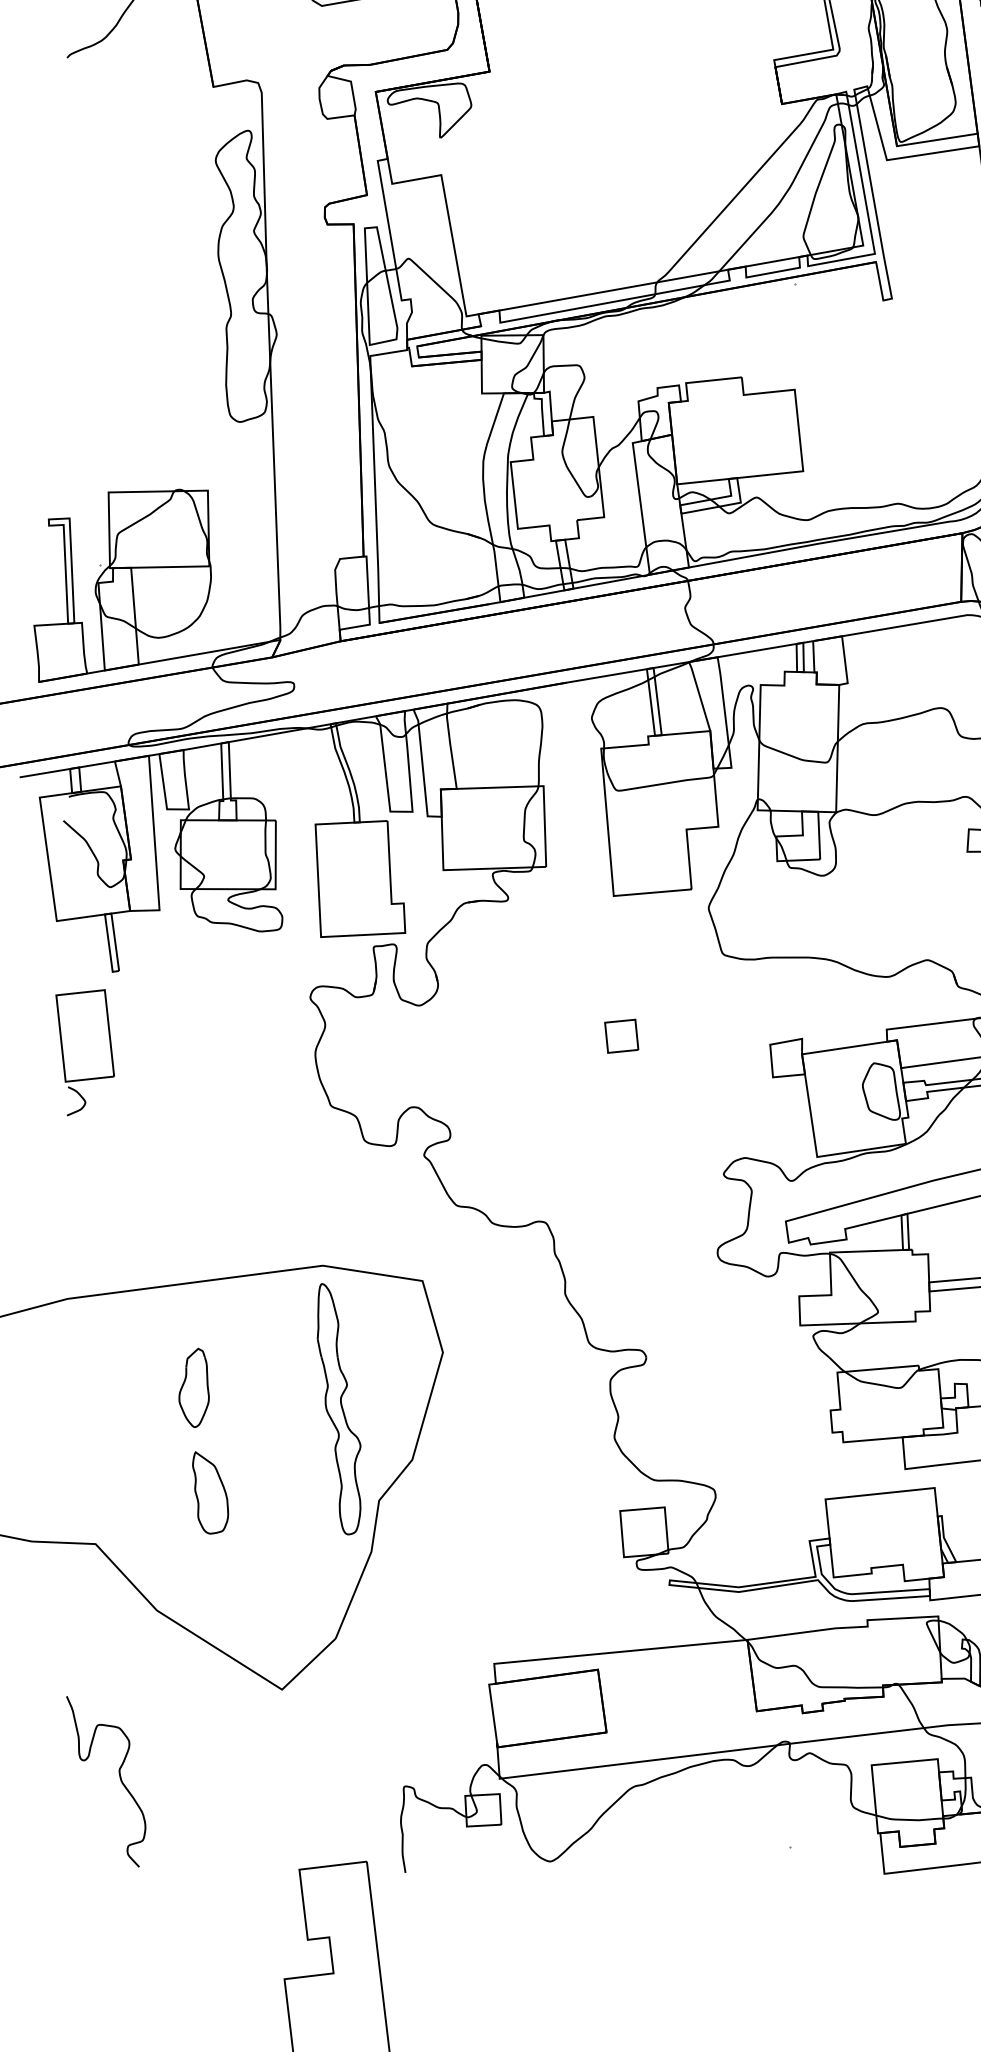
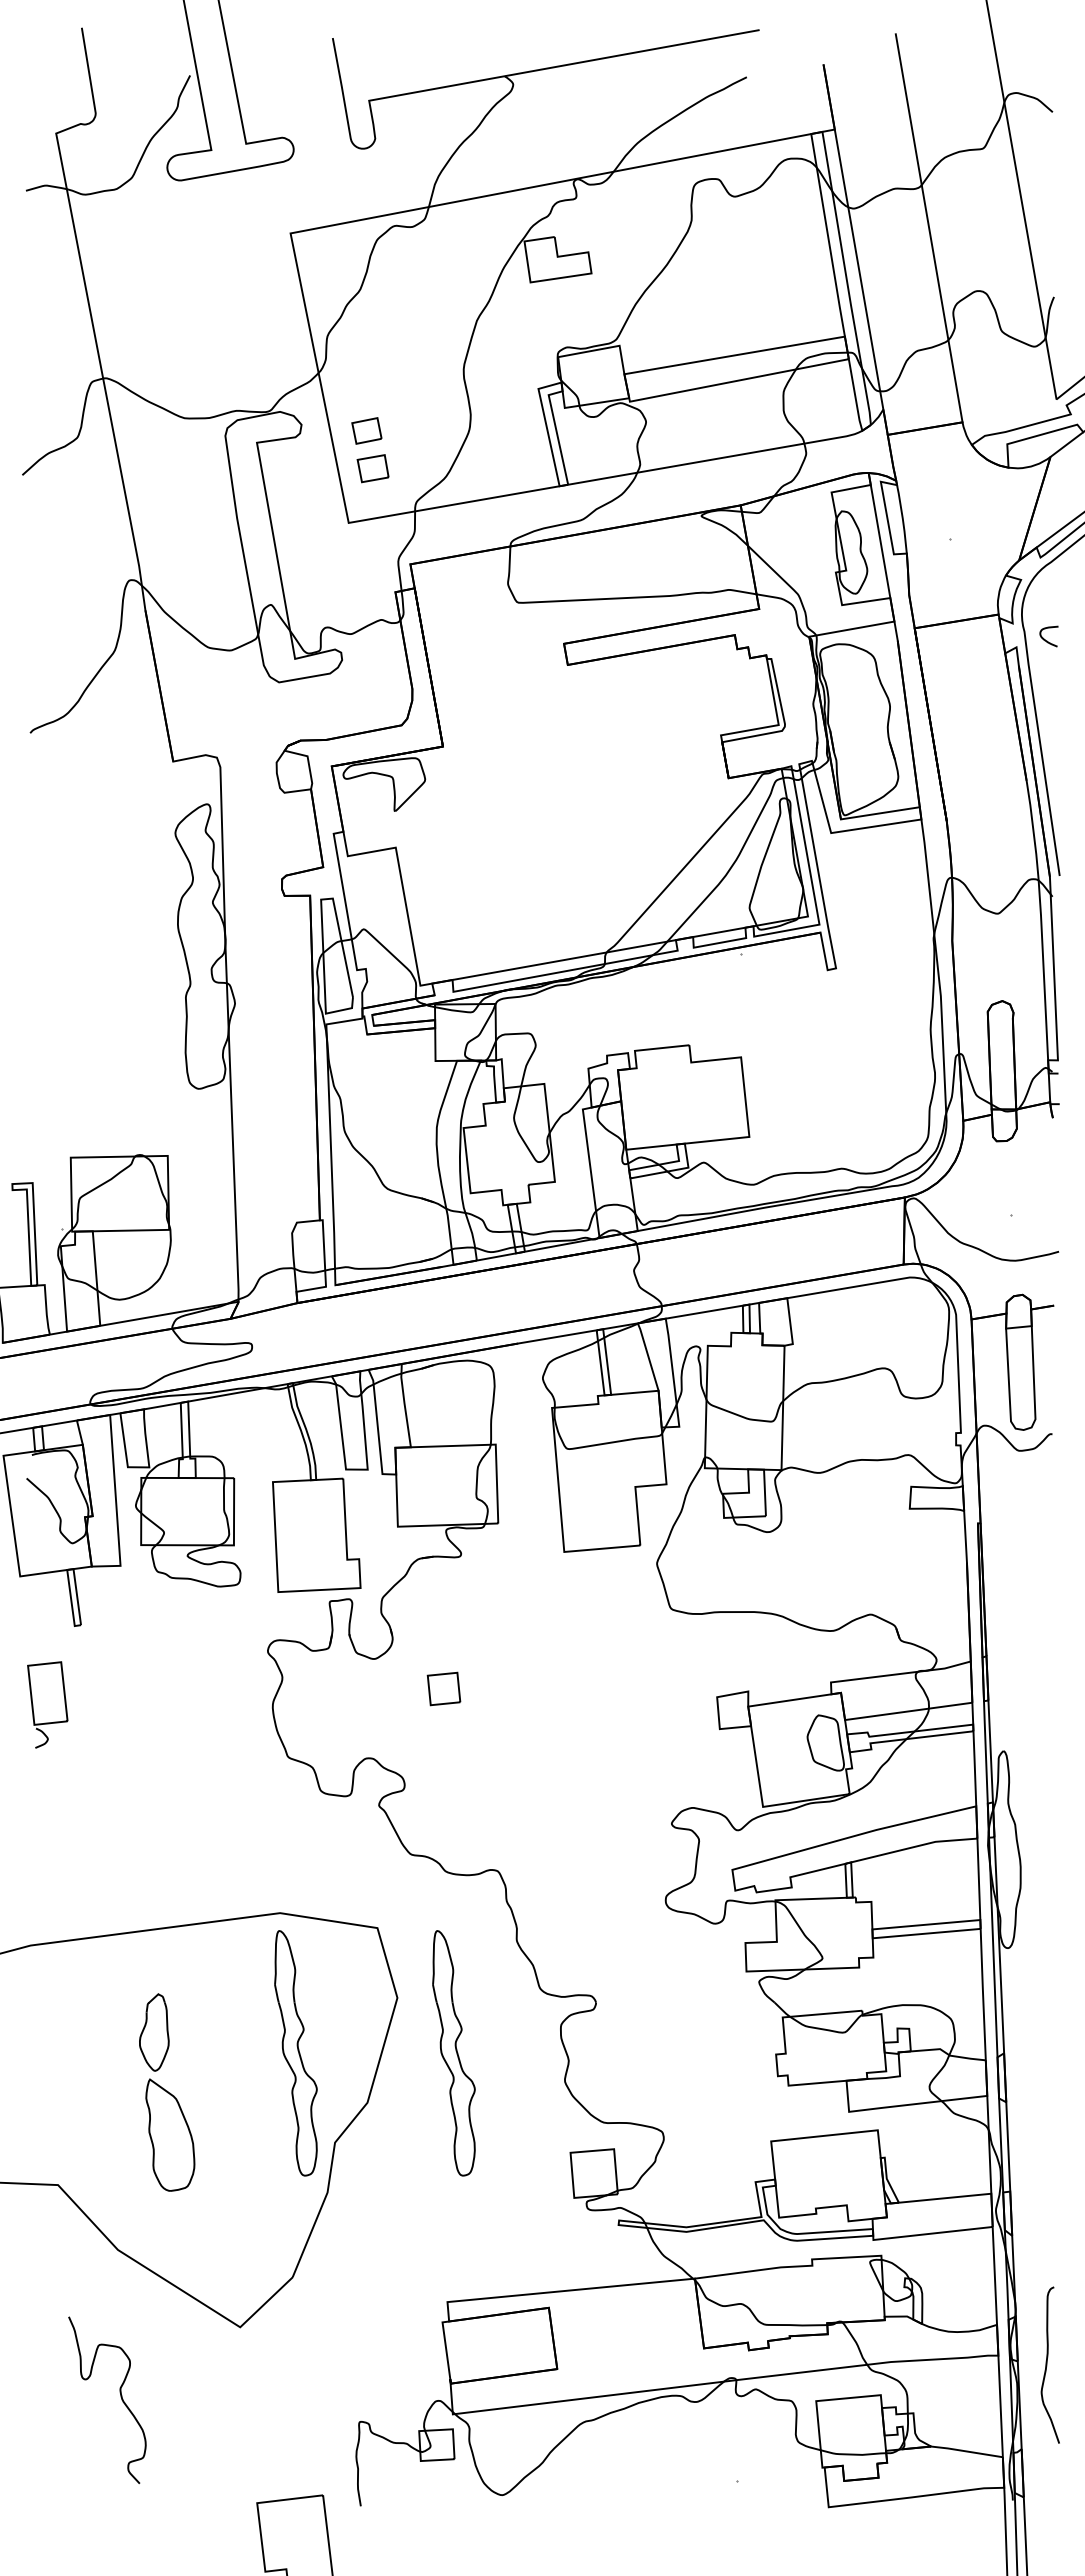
part: (621, 1035) -> (443, 1688), moved
part: (84, 1052) -> (47, 1704), size x0.7
part: (500, 1409) -> (453, 2053), added
part: (210, 1492) -> (170, 2134), size x1.4
curve: (119, 1778) -> (120, 2397), moved

